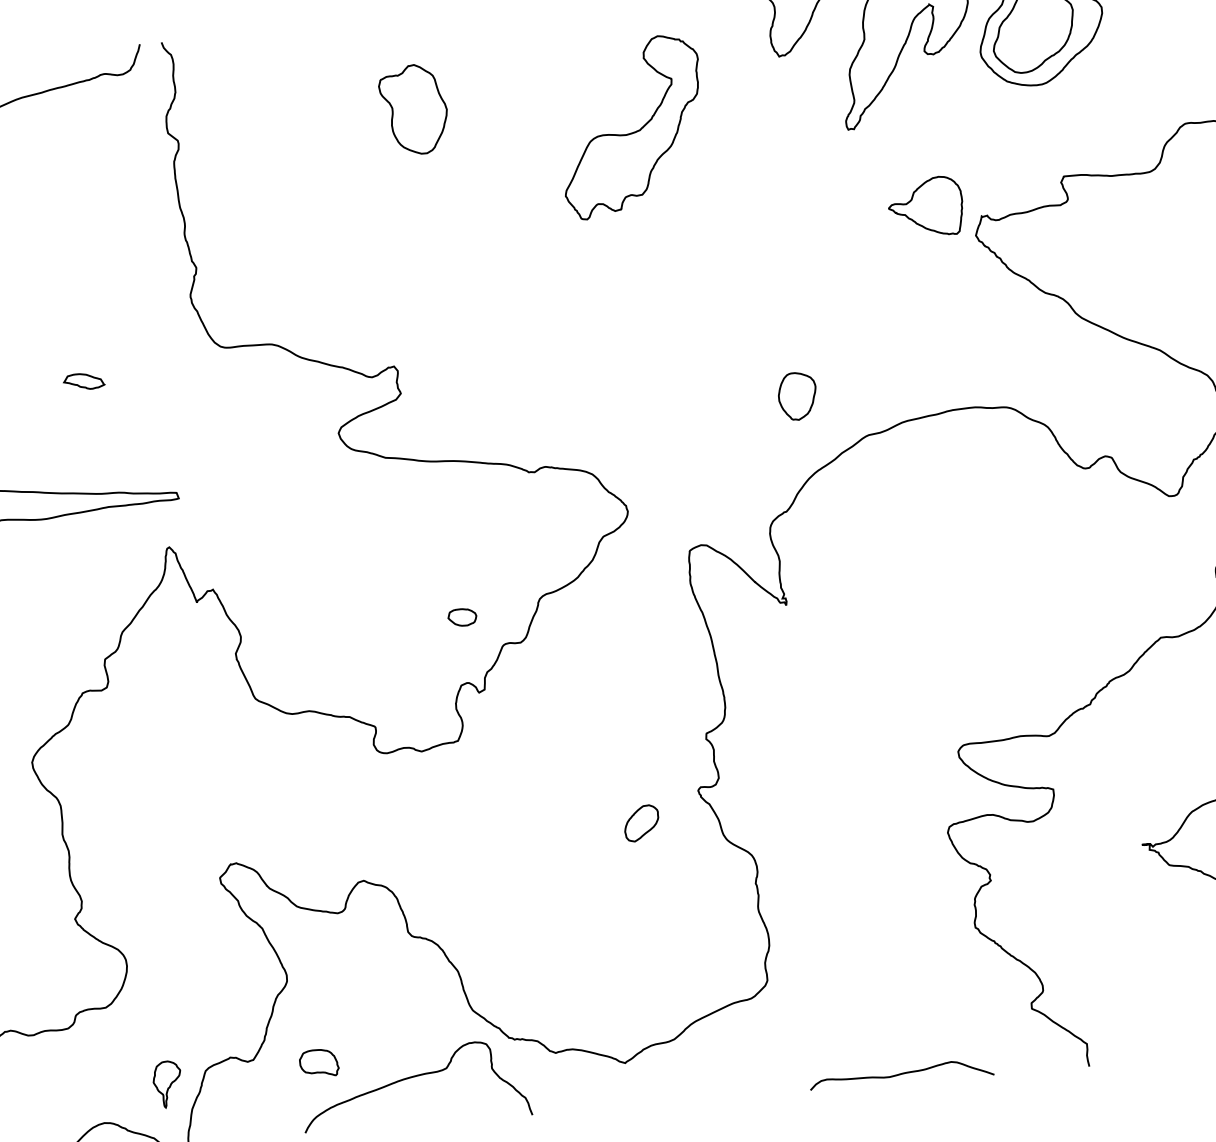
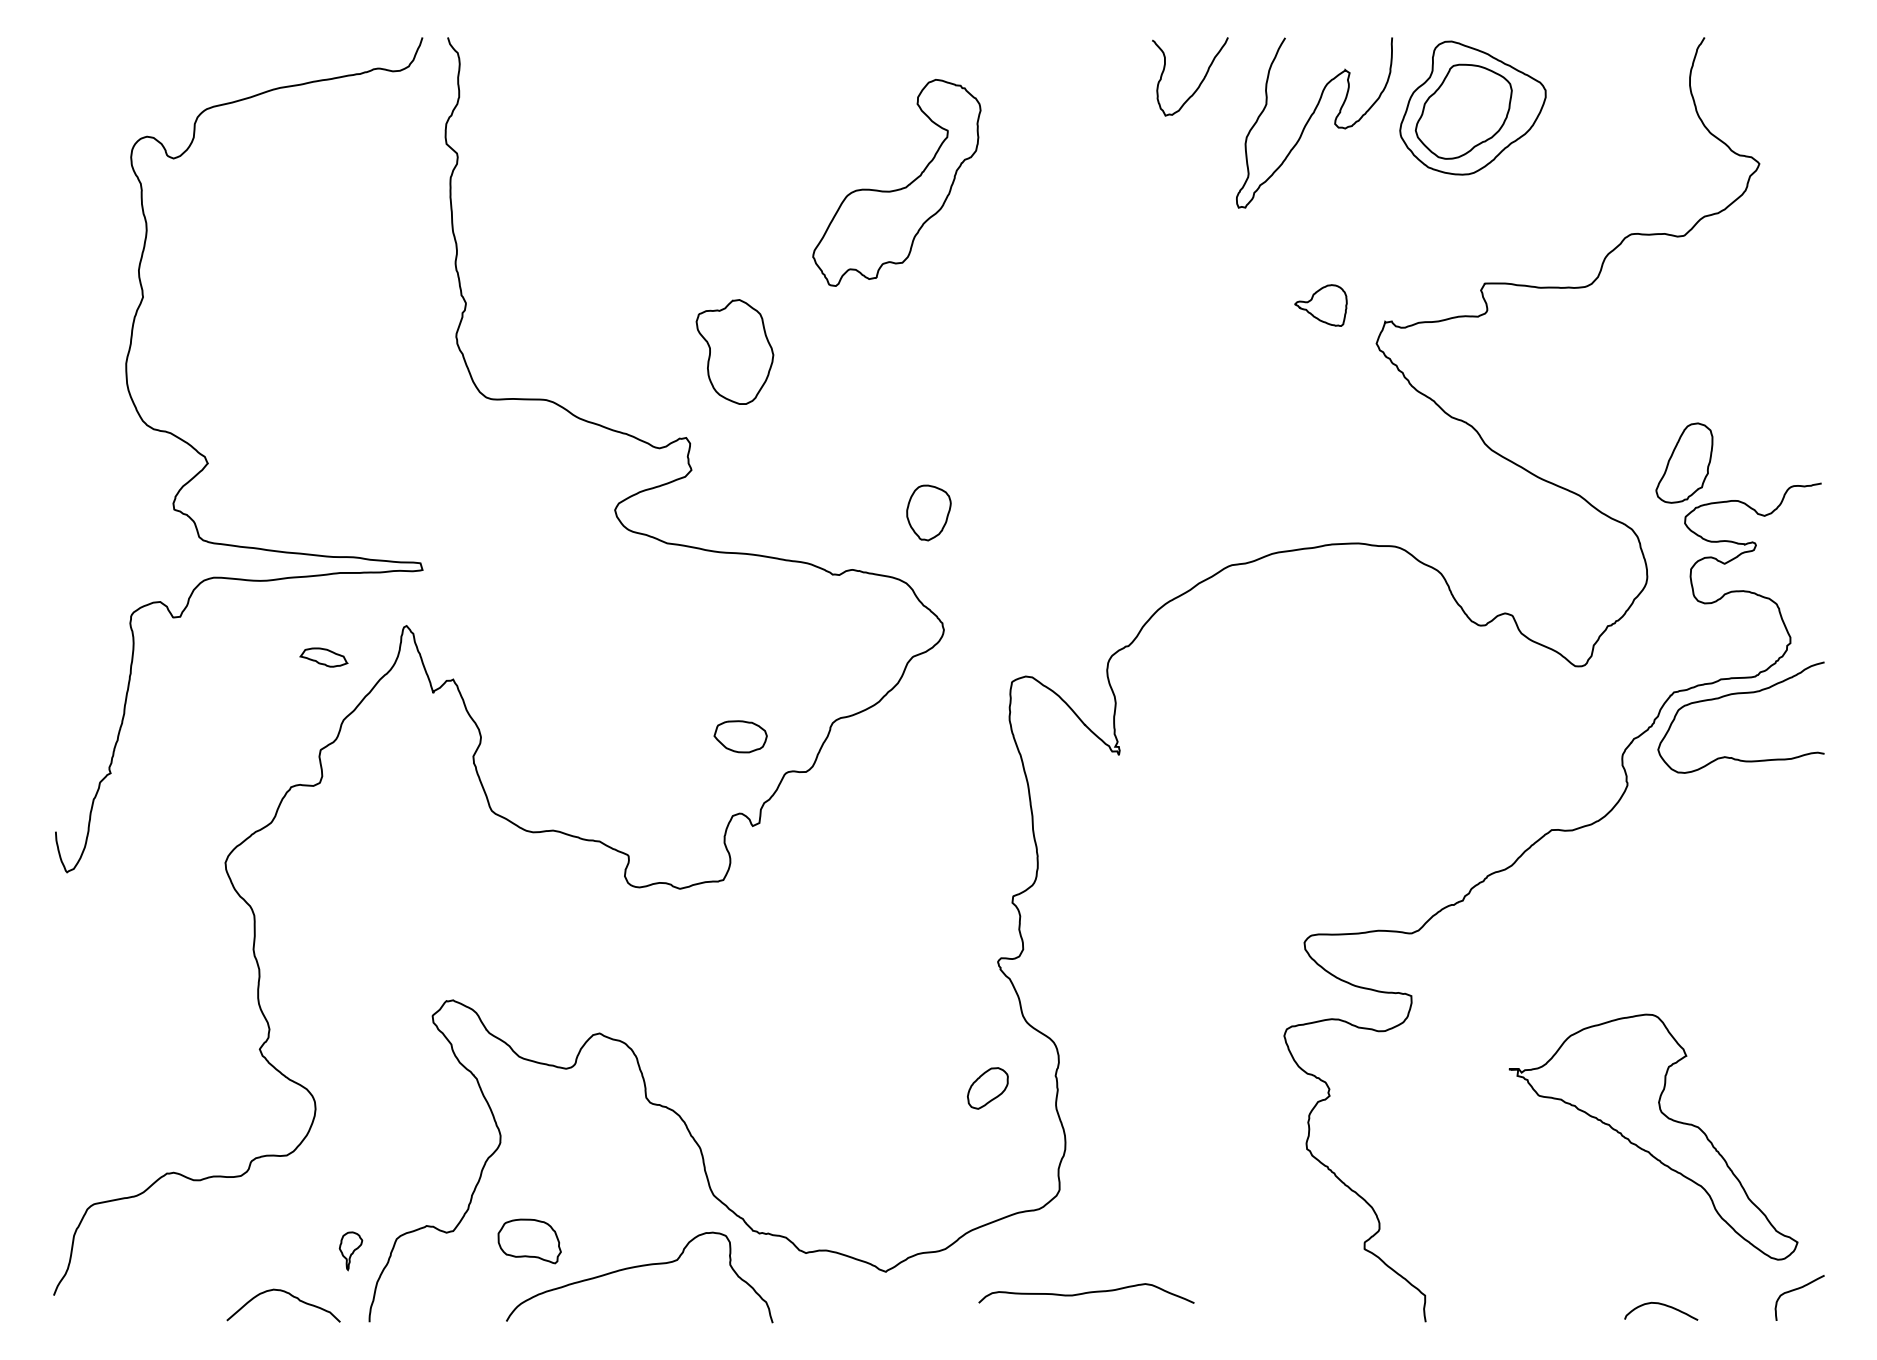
part: (413, 109) -> (734, 351), moved
part: (633, 131) -> (898, 188), moved
part: (925, 207) -> (1320, 305), size x0.6
part: (83, 381) -> (323, 657), moved
part: (797, 396) -> (928, 512), moved
part: (462, 617) -> (740, 736), size x1.6
part: (641, 823) -> (987, 1088), moved
part: (319, 1063) -> (529, 1241), size x1.4
curve: (901, 1074) -> (1086, 1293), moved
part: (167, 1084) -> (350, 1251), size x0.7

